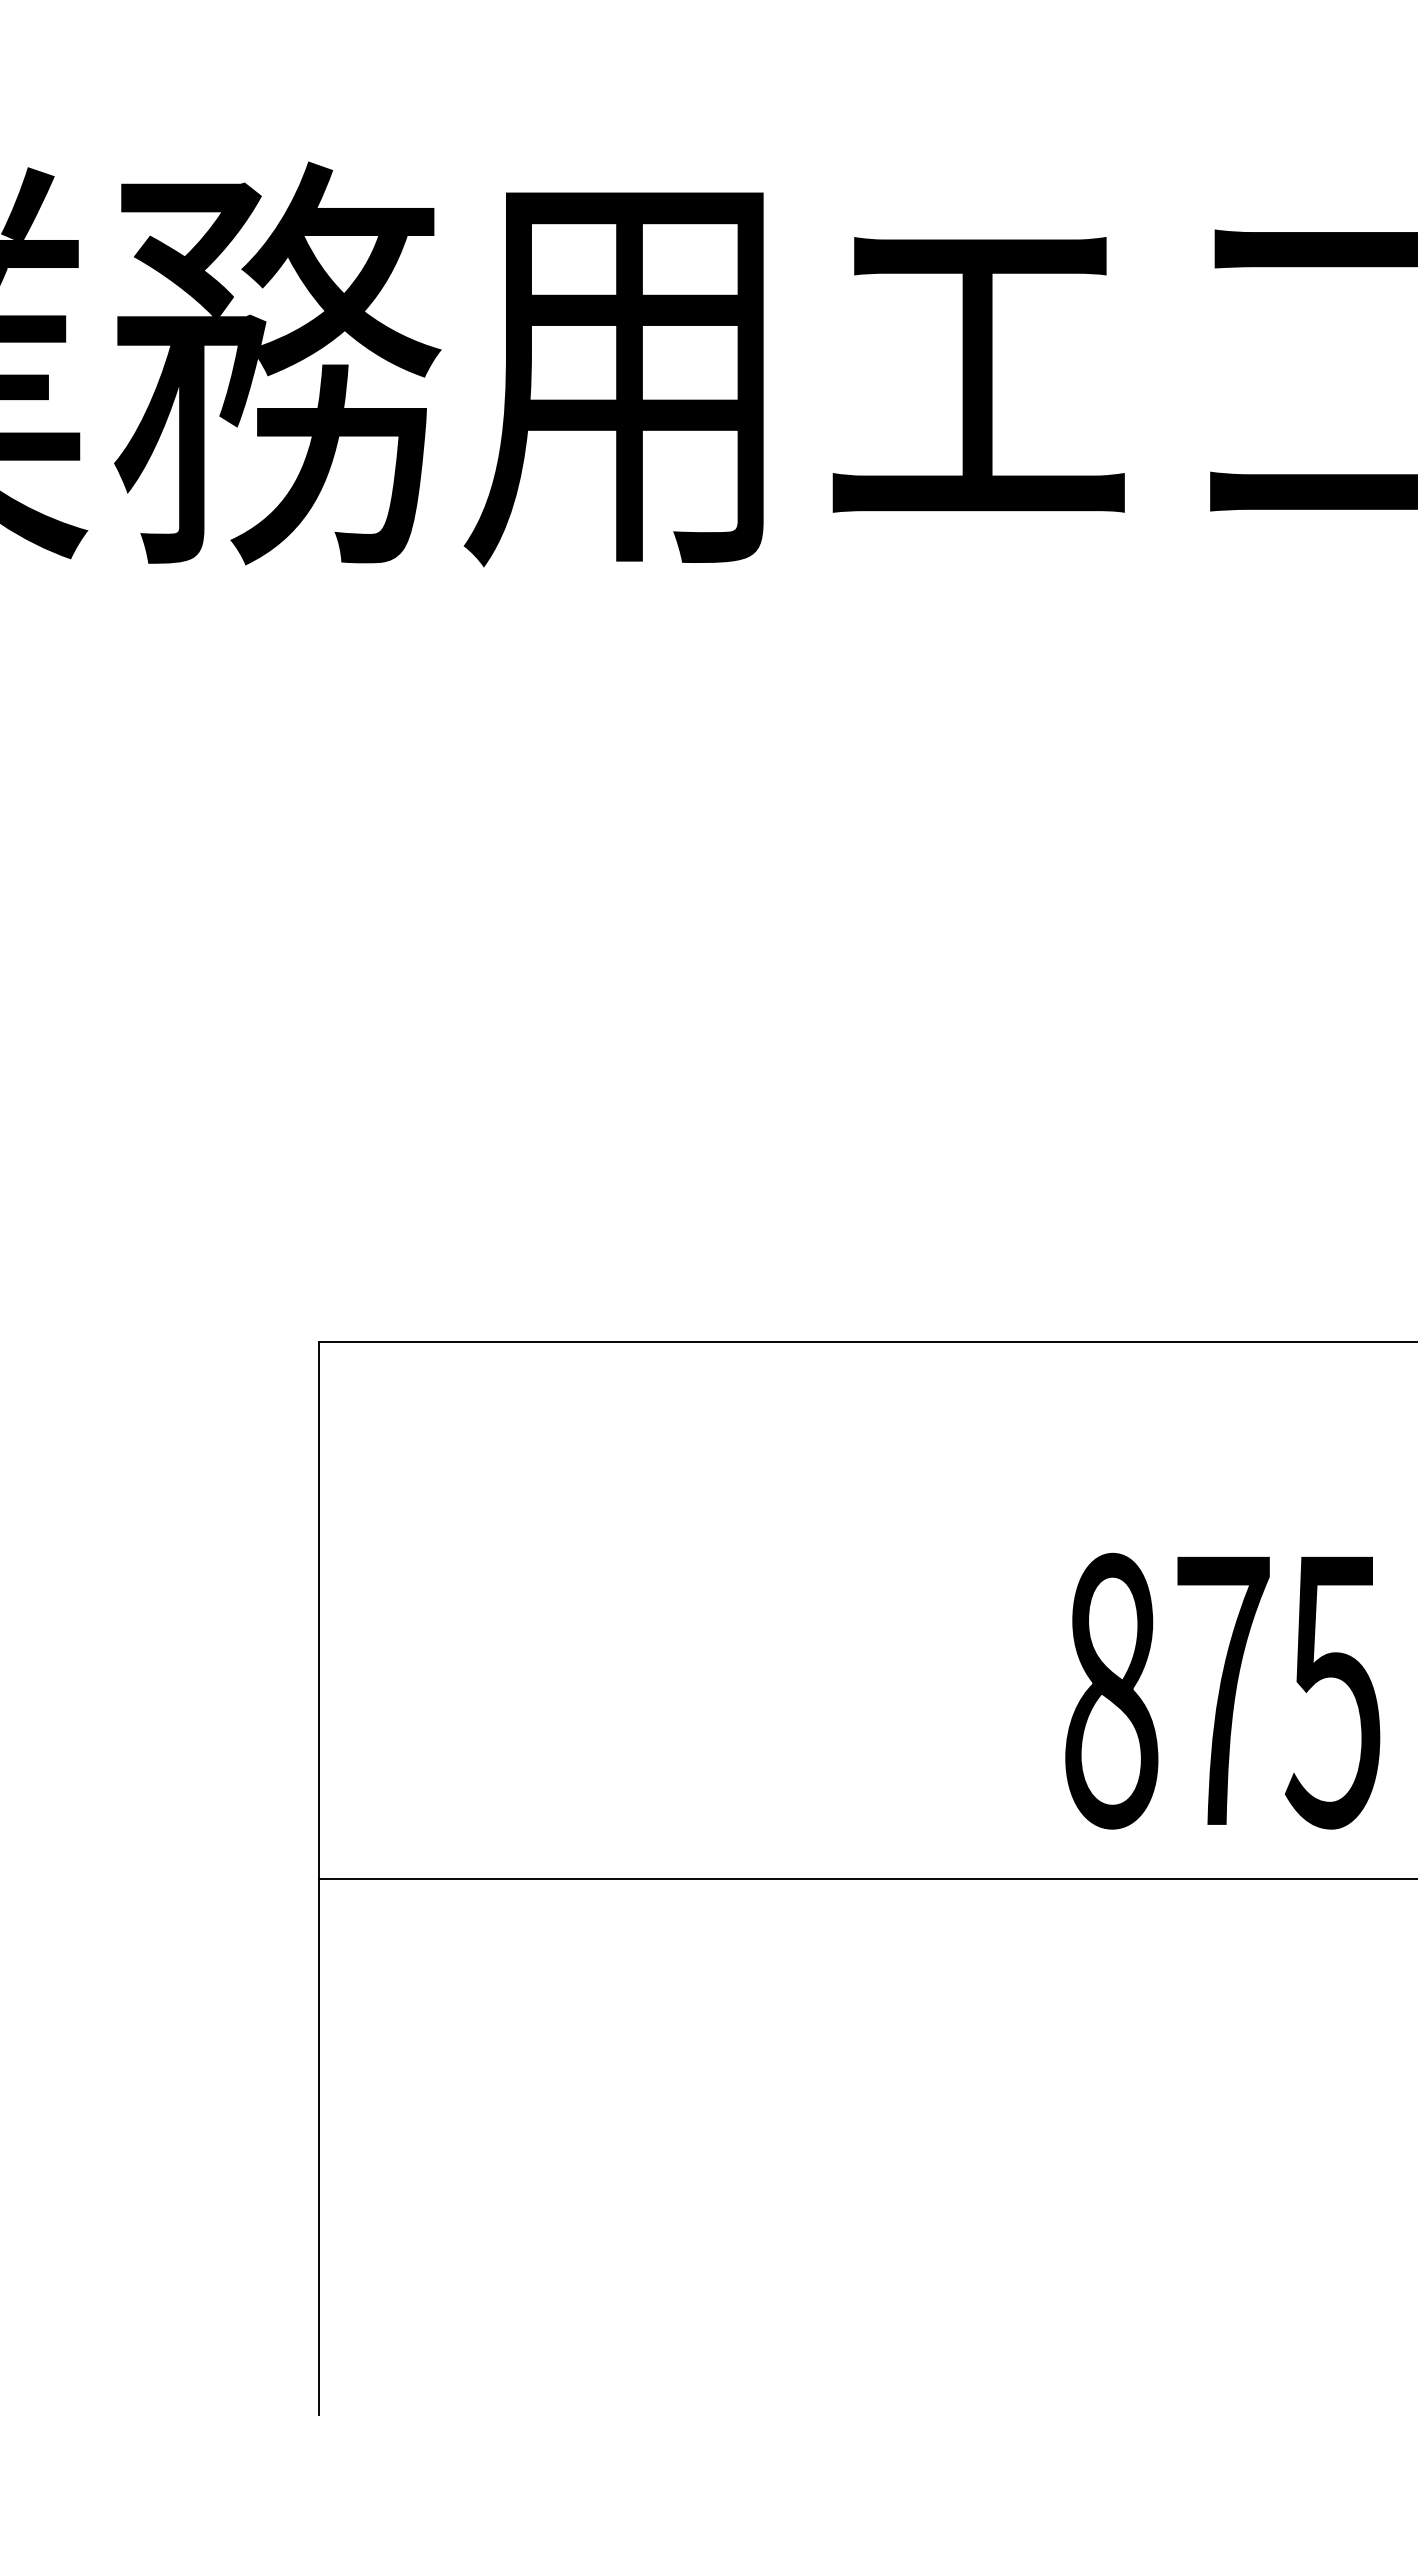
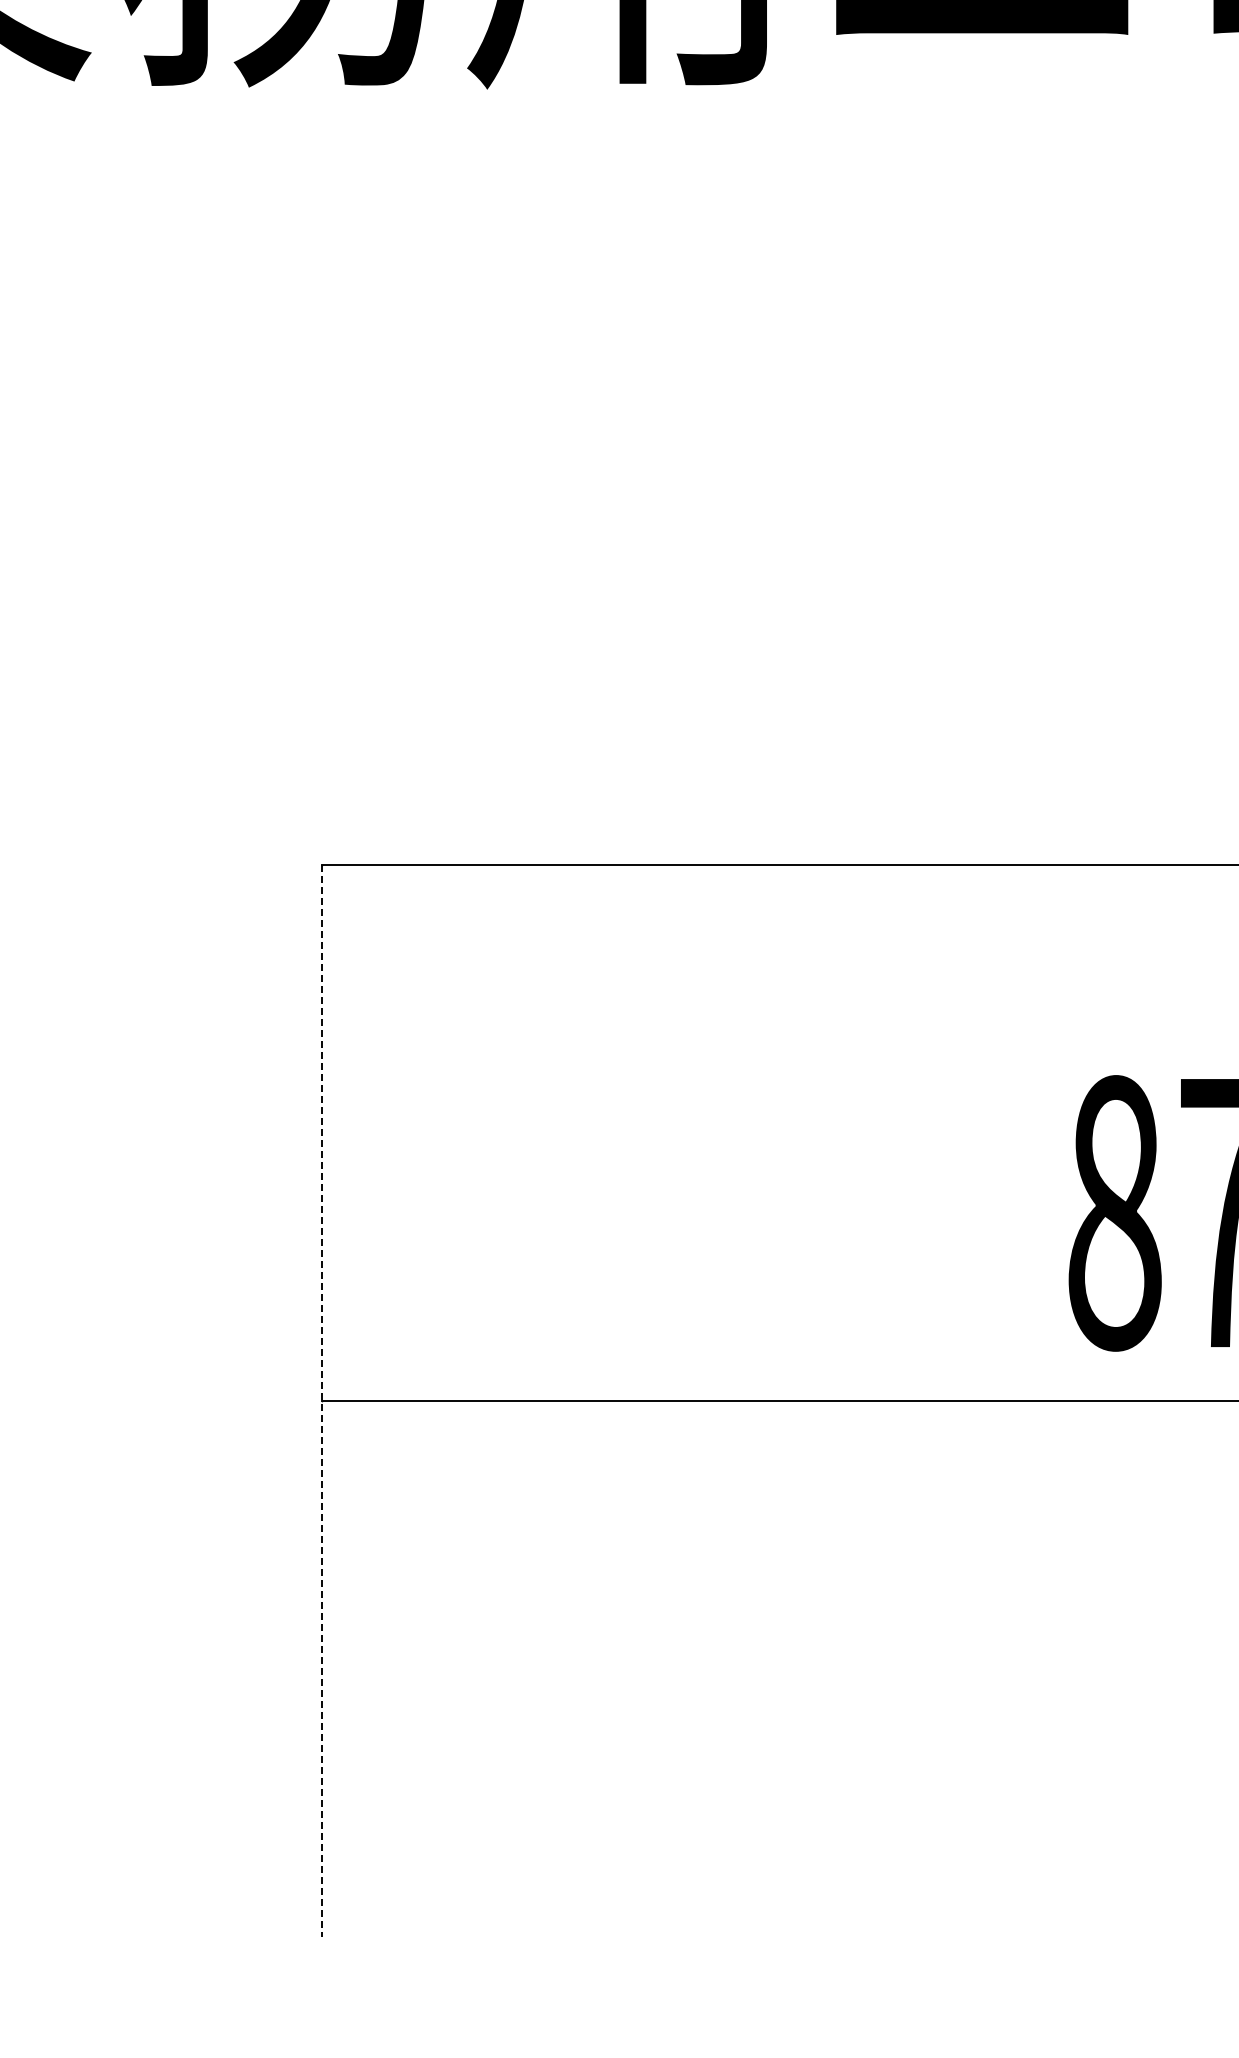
line: (318, 1879) -> (321, 1401), solid -> dashed

